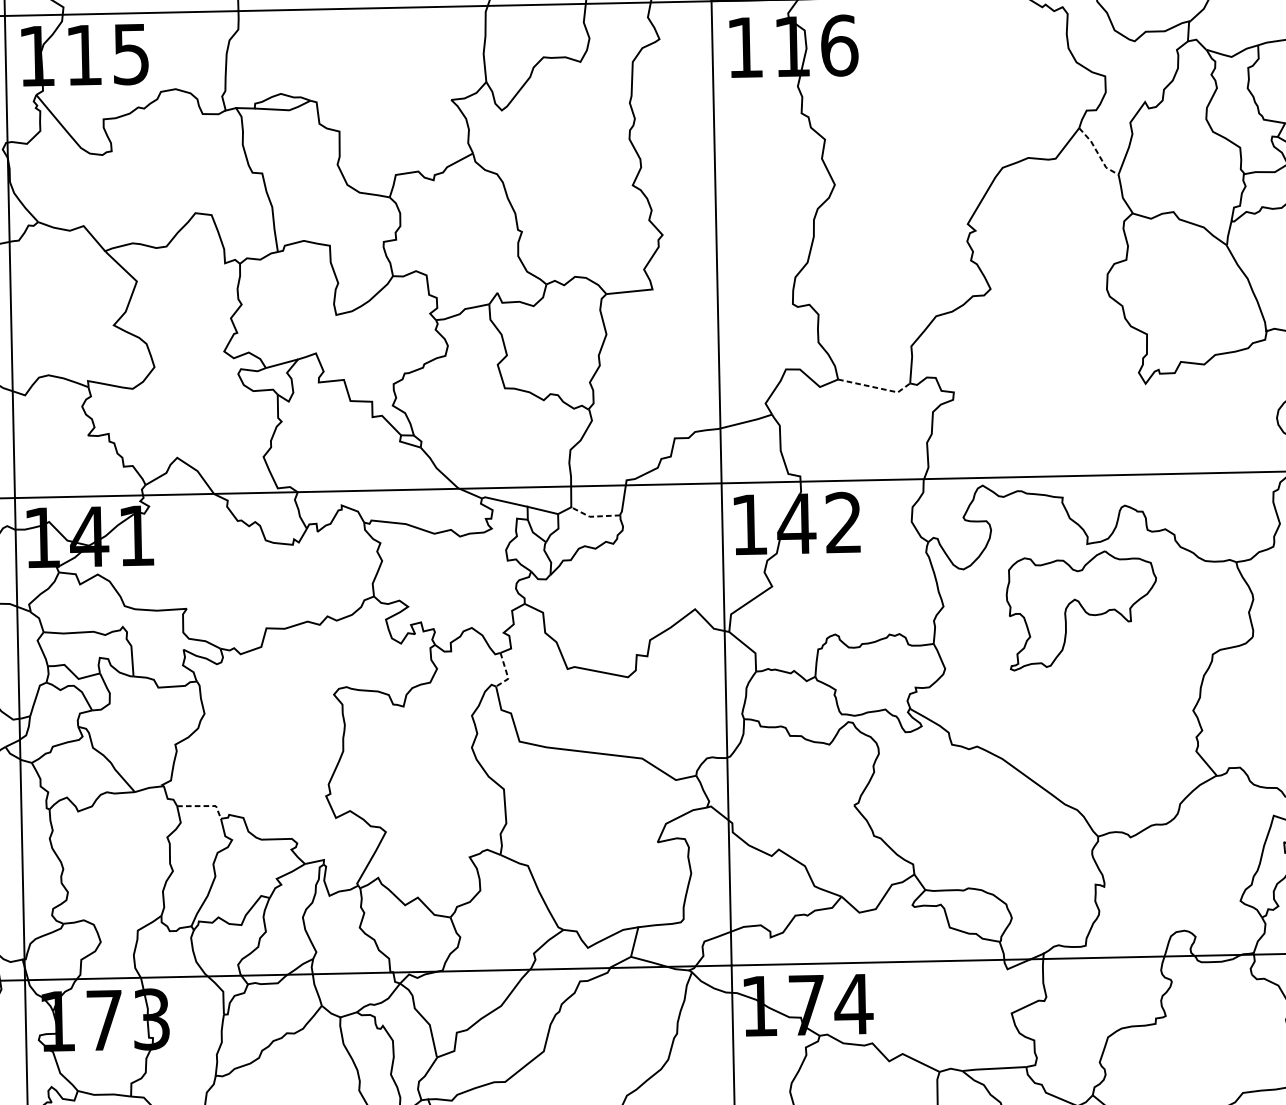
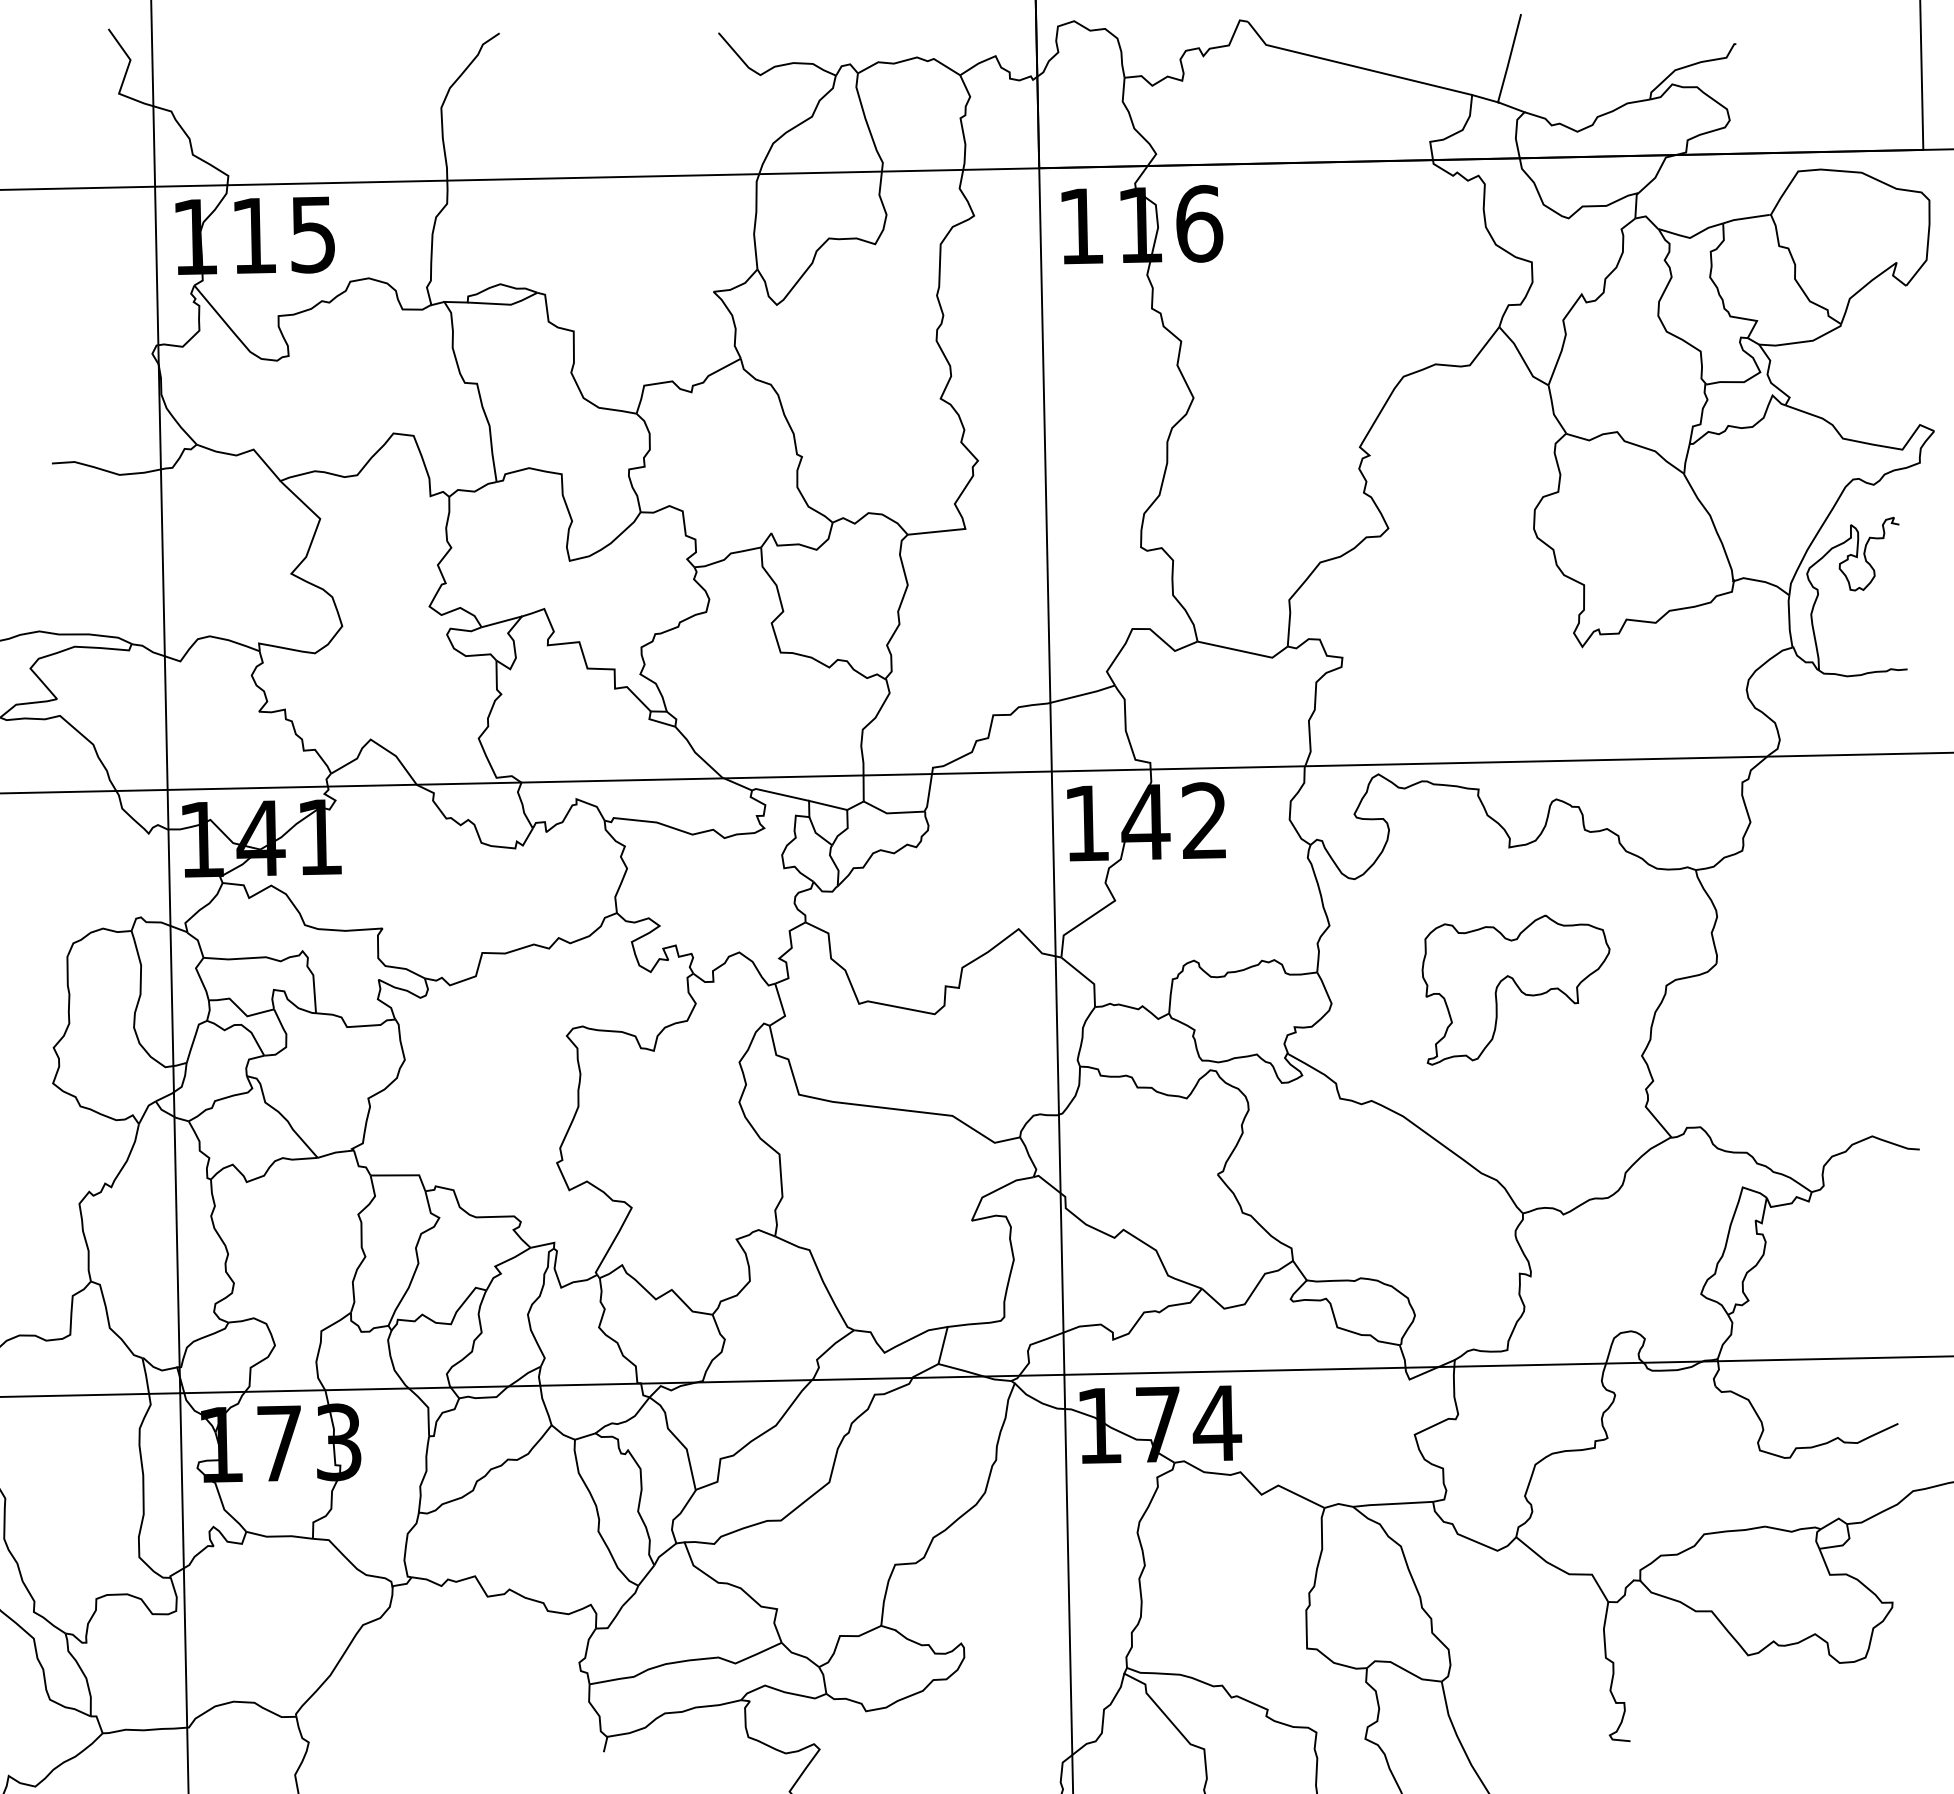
line: (1097, 153) -> (1522, 358), dashed -> solid
line: (876, 387) -> (1245, 651), dashed -> solid
line: (593, 516) -> (891, 813), dashed -> solid
part: (1080, 610) -> (1515, 989), moved
line: (507, 673) -> (783, 1009), dashed -> solid
line: (204, 806) -> (404, 1175), dashed -> solid

